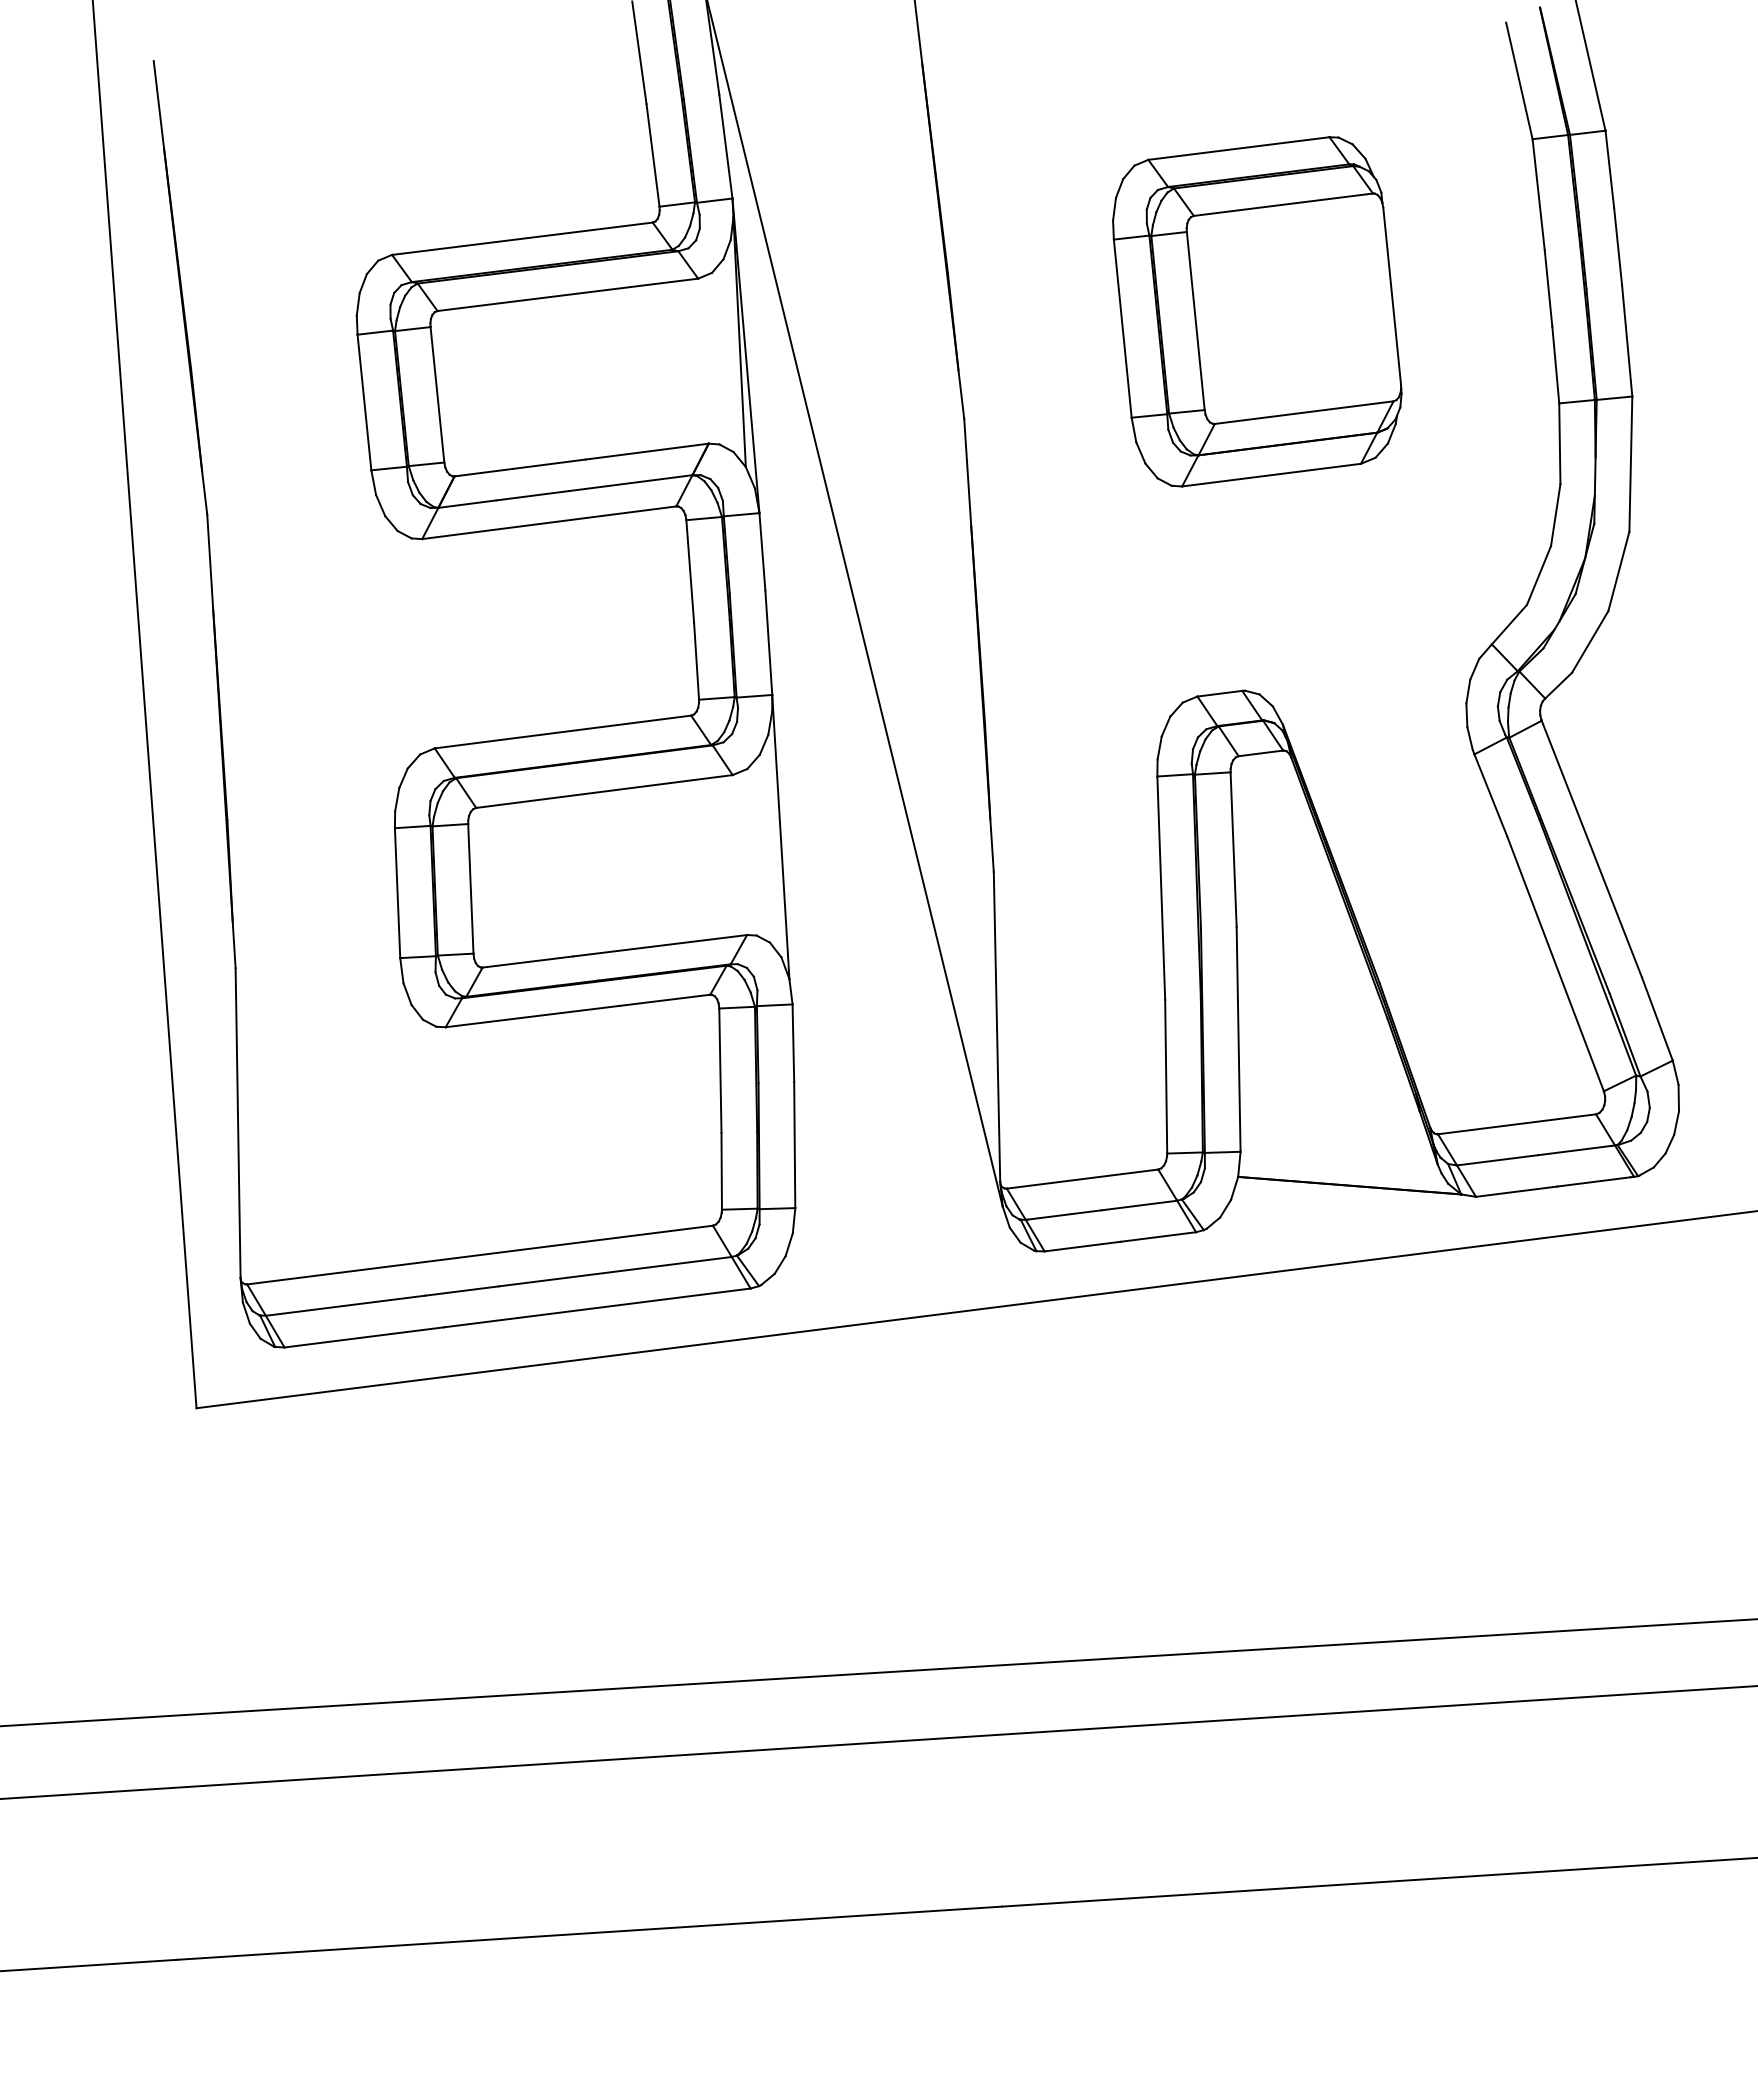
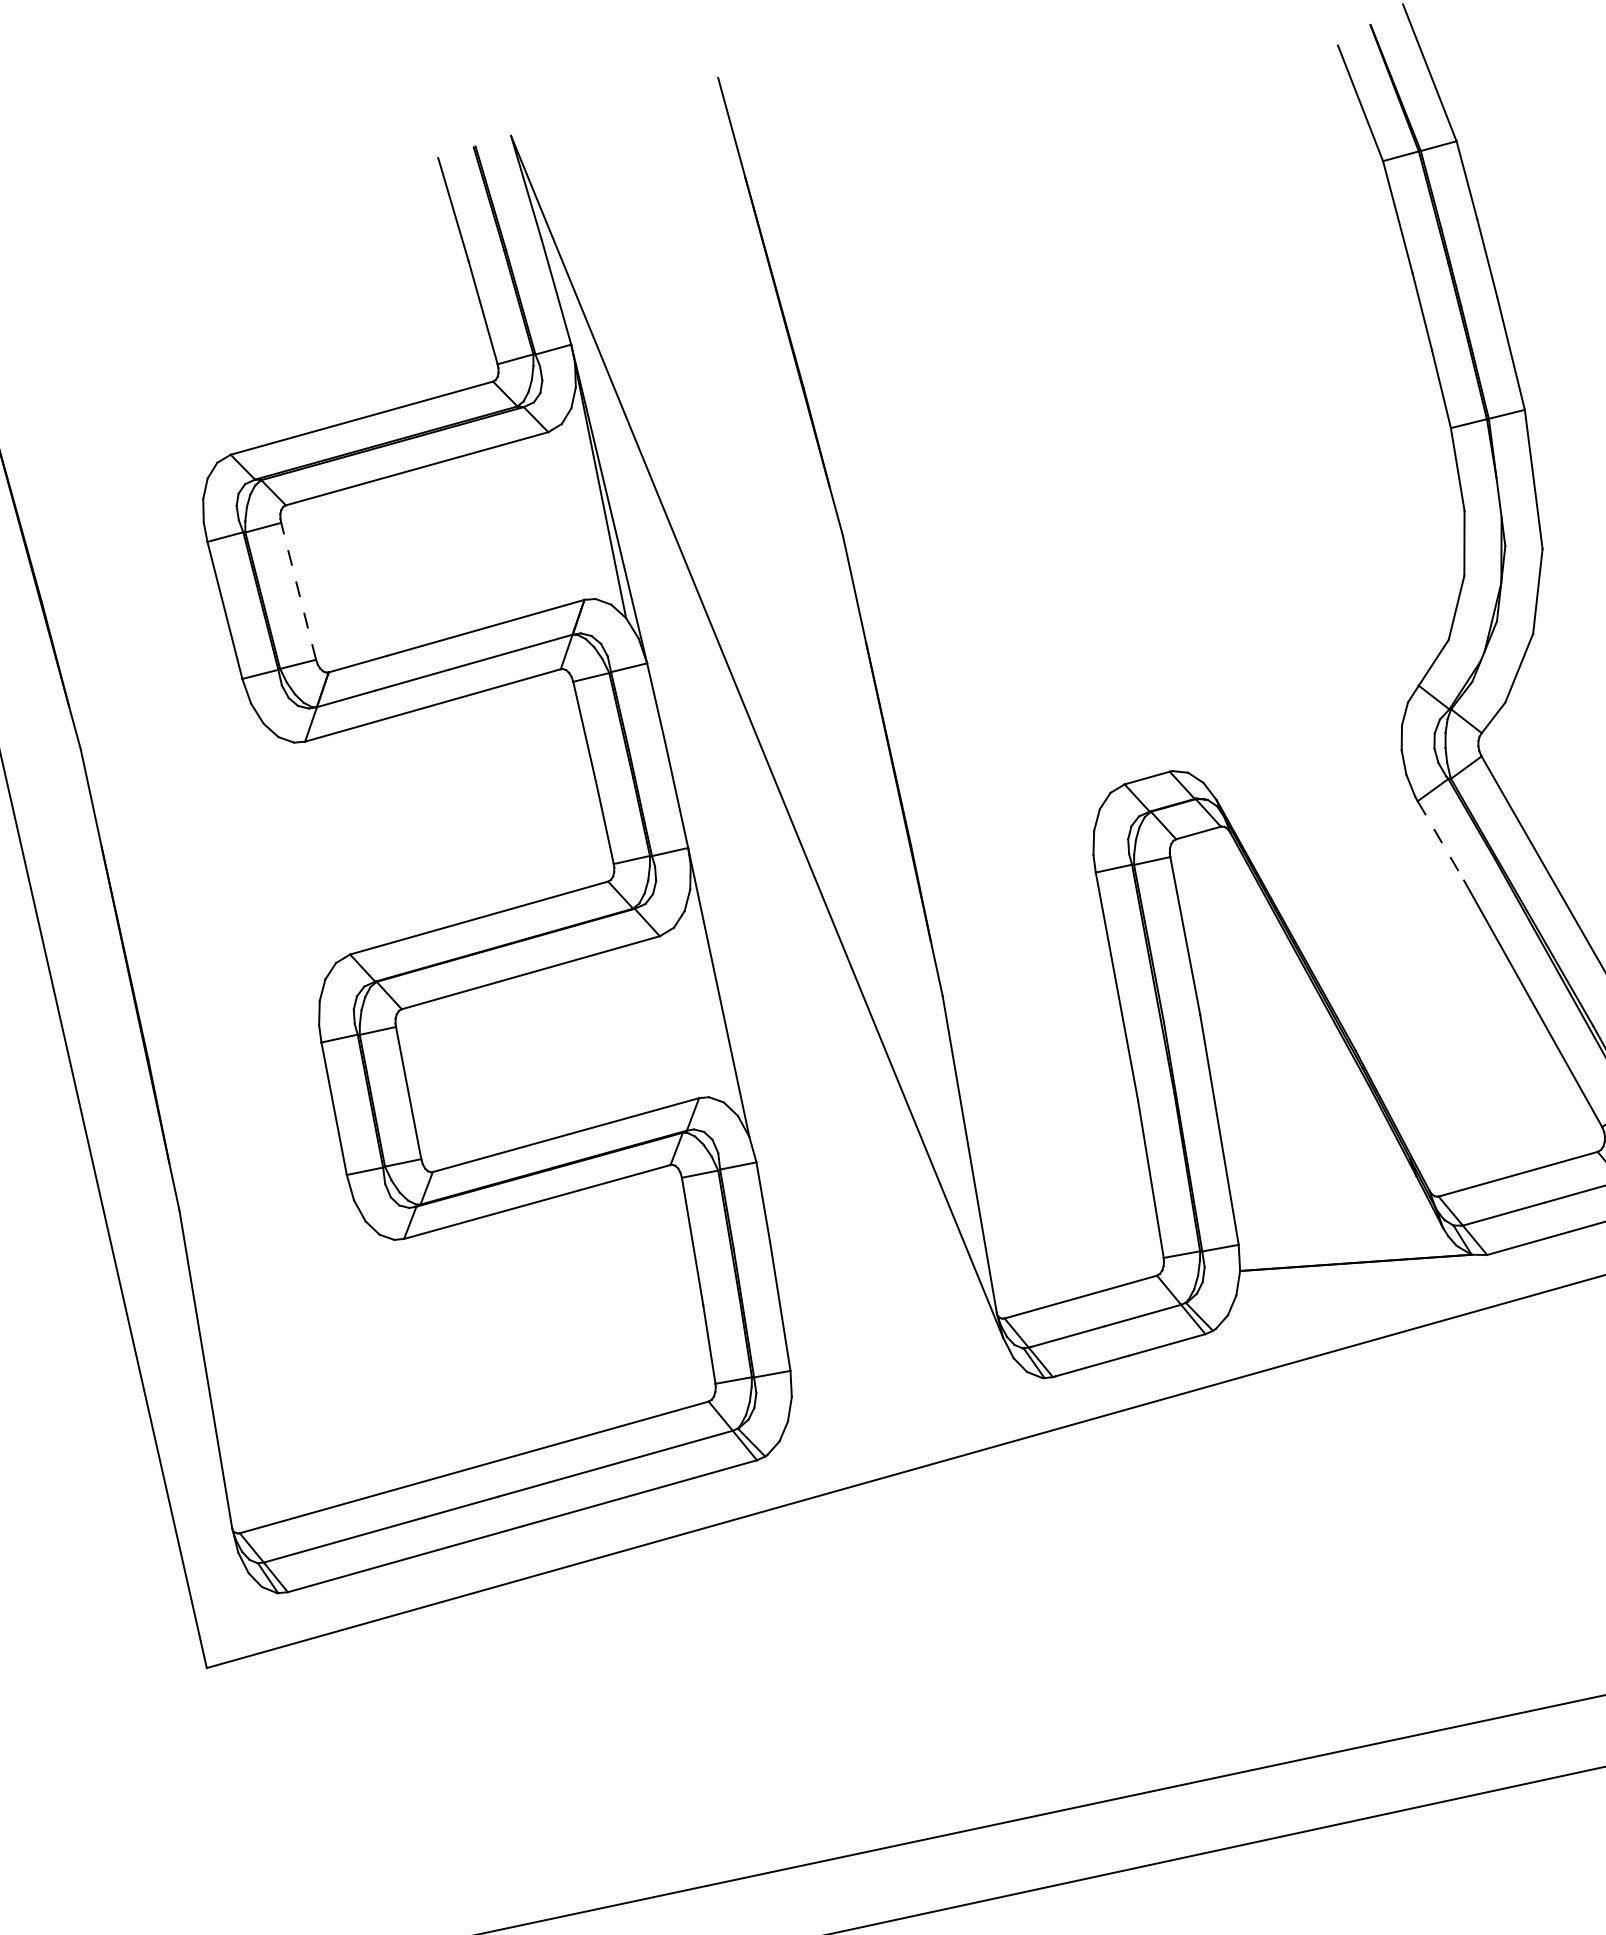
part: (1257, 311) -> (1127, 380), removed
line: (437, 394) -> (298, 591), solid -> dashed
line: (1491, 795) -> (1441, 840), solid -> dashed

